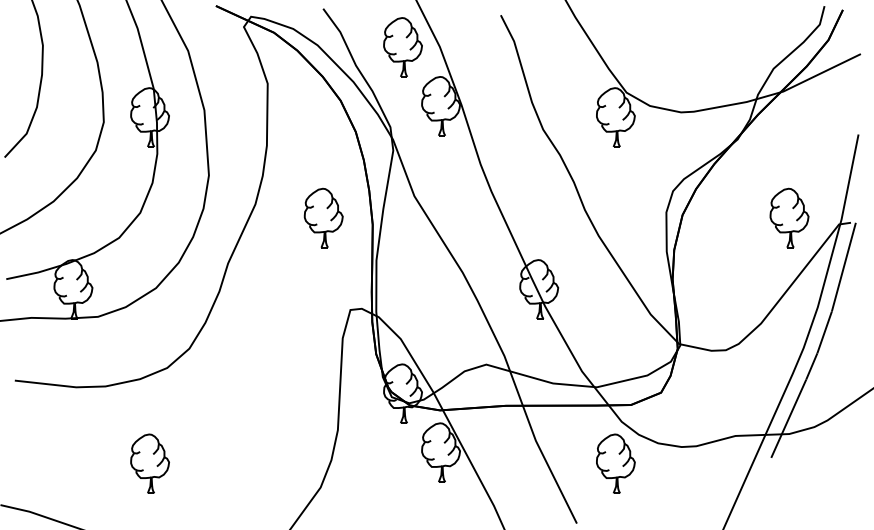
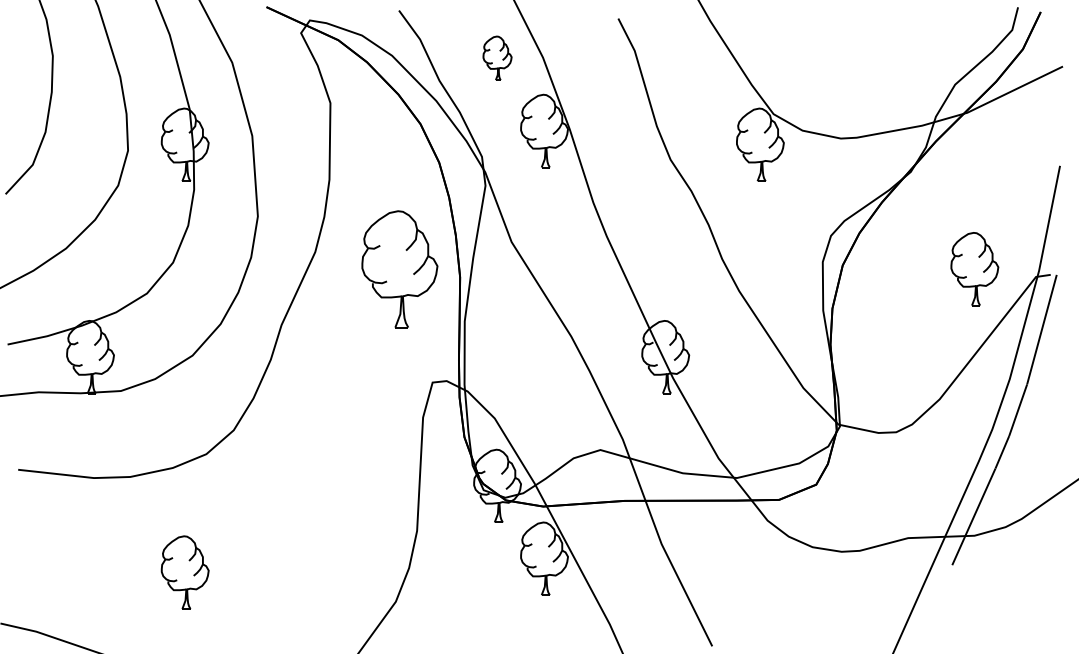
part: (402, 47) -> (496, 58), size x0.6
part: (323, 217) -> (399, 268), size x1.6
part: (615, 463) -> (759, 572), removed

